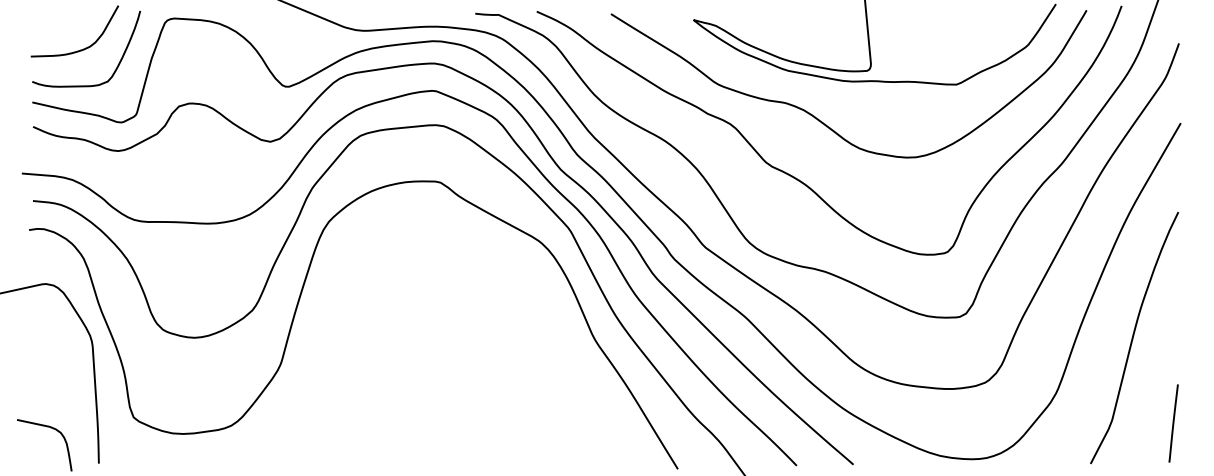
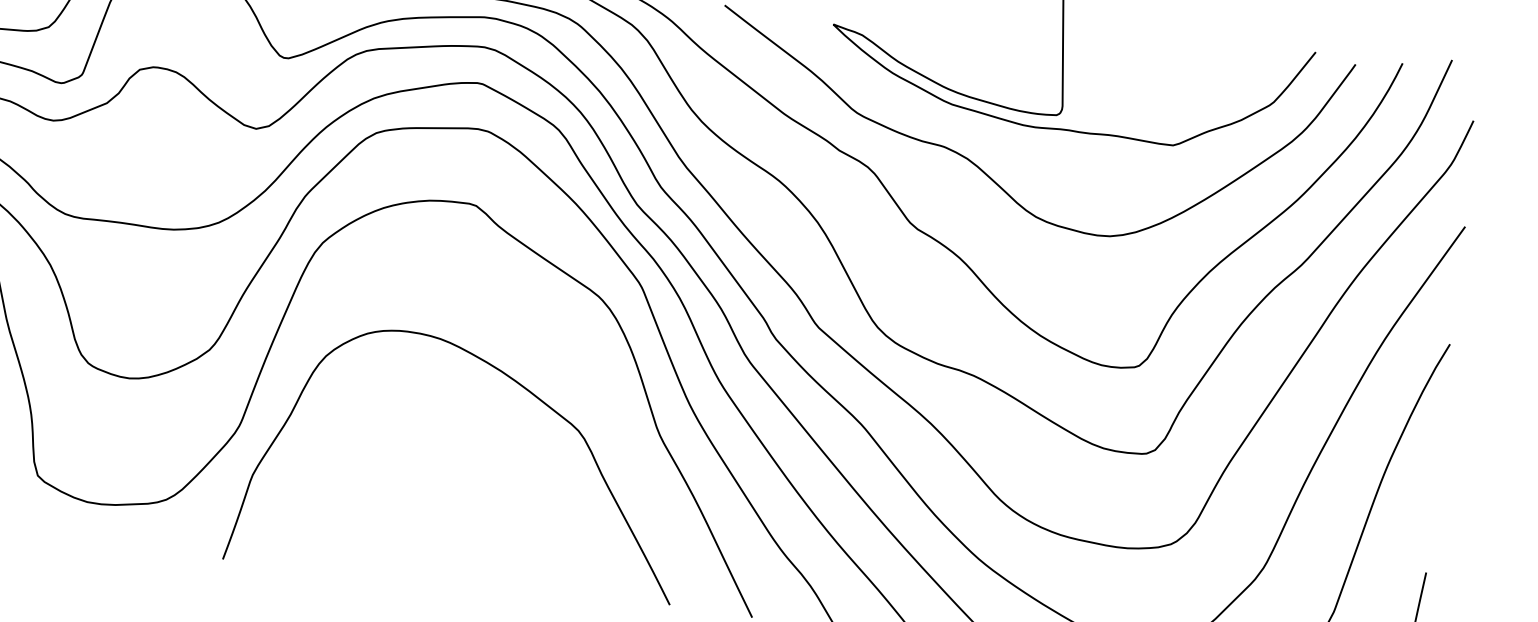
curve: (480, 310) -> (511, 380), added

